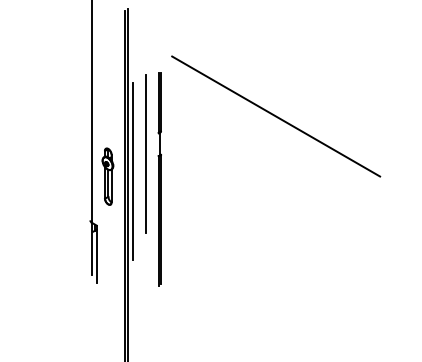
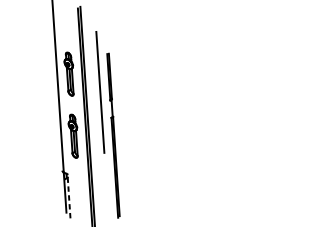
part: (107, 95) -> (69, 74), added
line: (276, 116) -> (199, 81), removed
line: (145, 153) -> (99, 92), moved
line: (133, 171) -> (92, 130), removed
line: (96, 254) -> (68, 196), solid -> dashed

